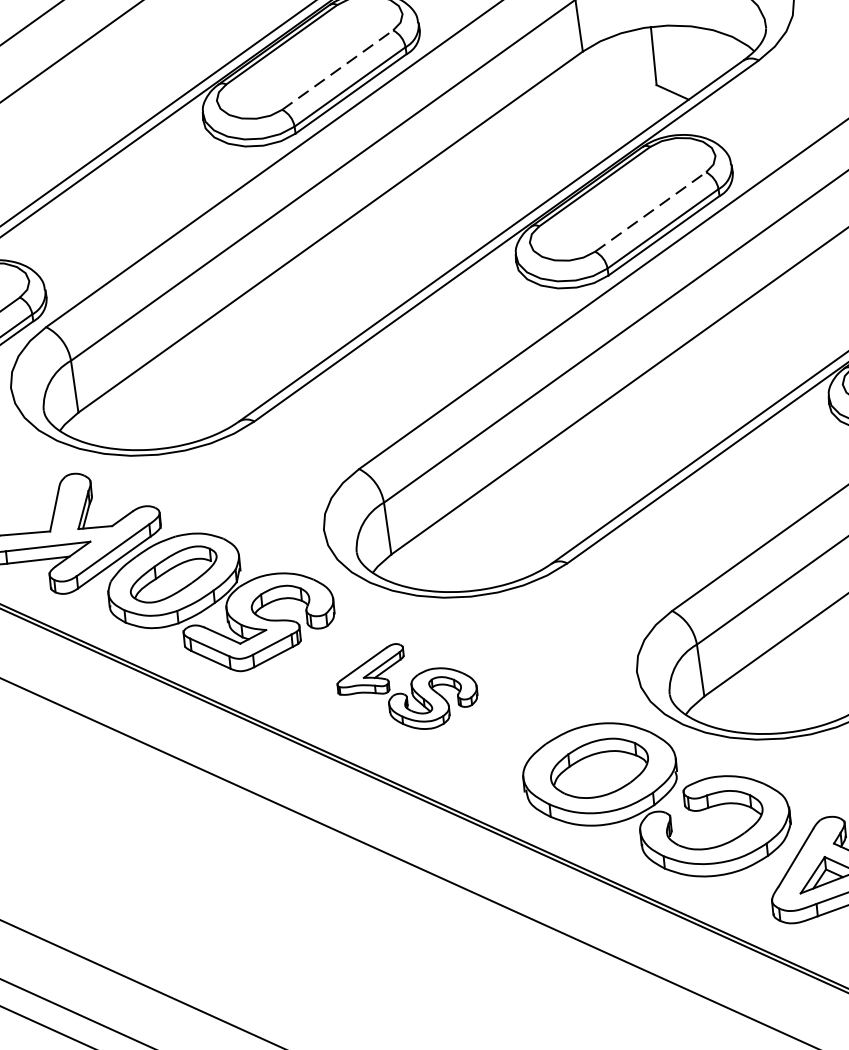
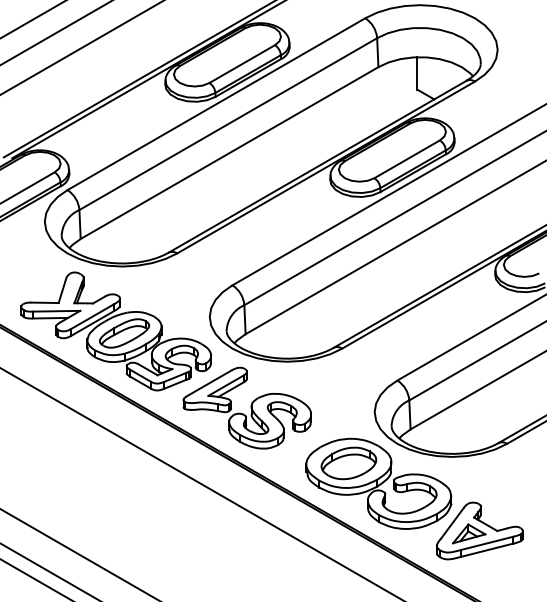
line: (338, 70) -> (242, 64), dashed -> solid
line: (651, 212) -> (407, 159), dashed -> solid
part: (405, 685) -> (246, 407), size x1.67

